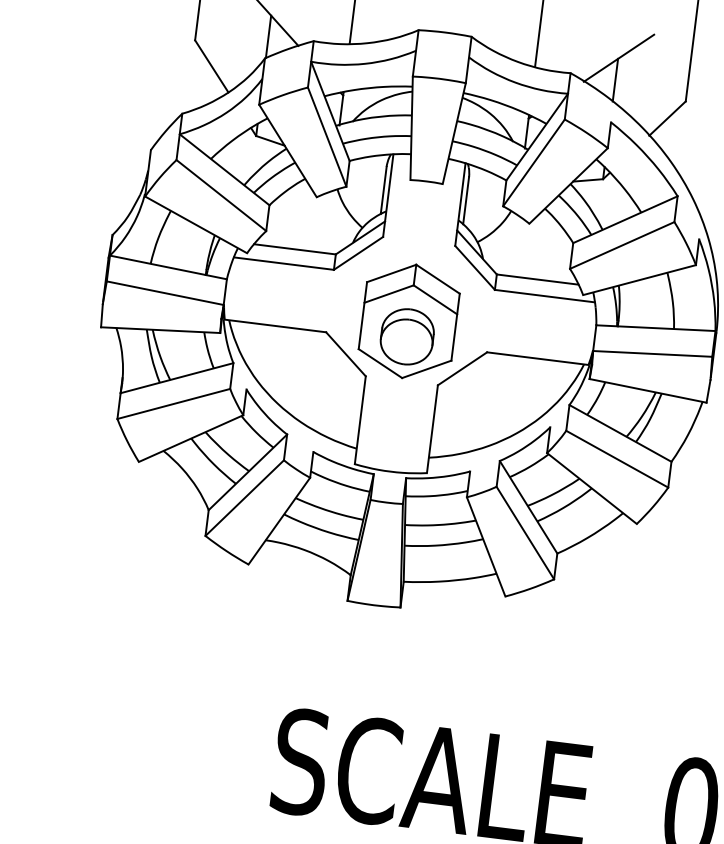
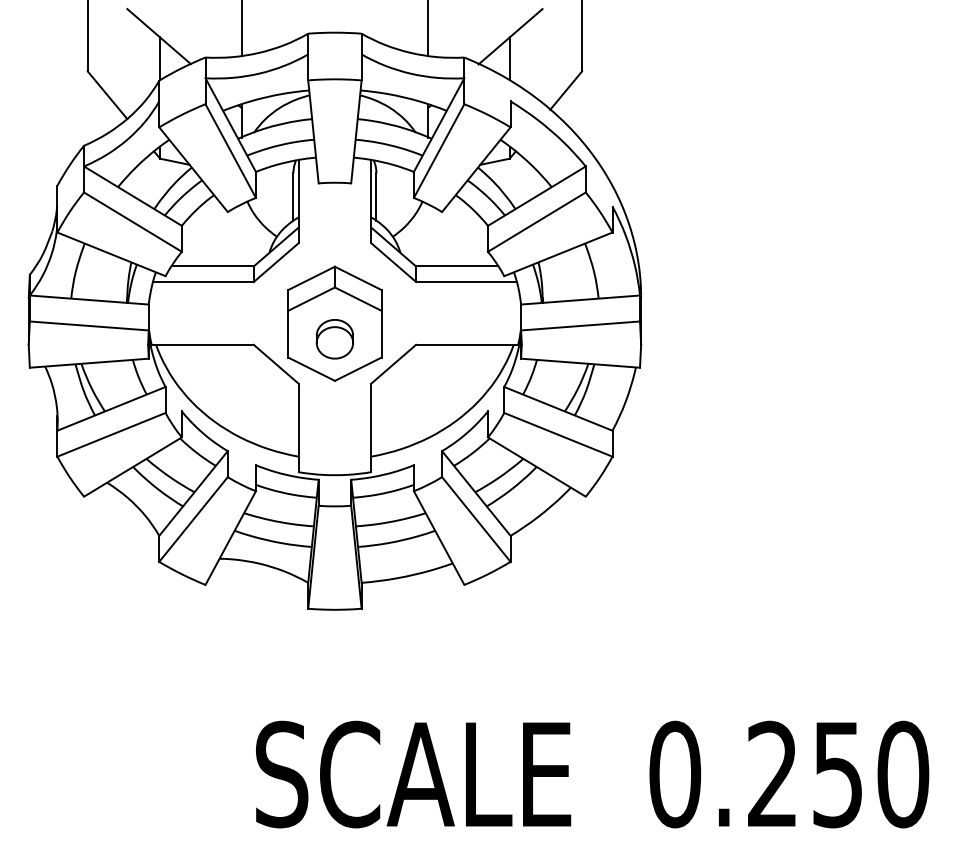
part: (406, 335) -> (334, 338), size x0.7

